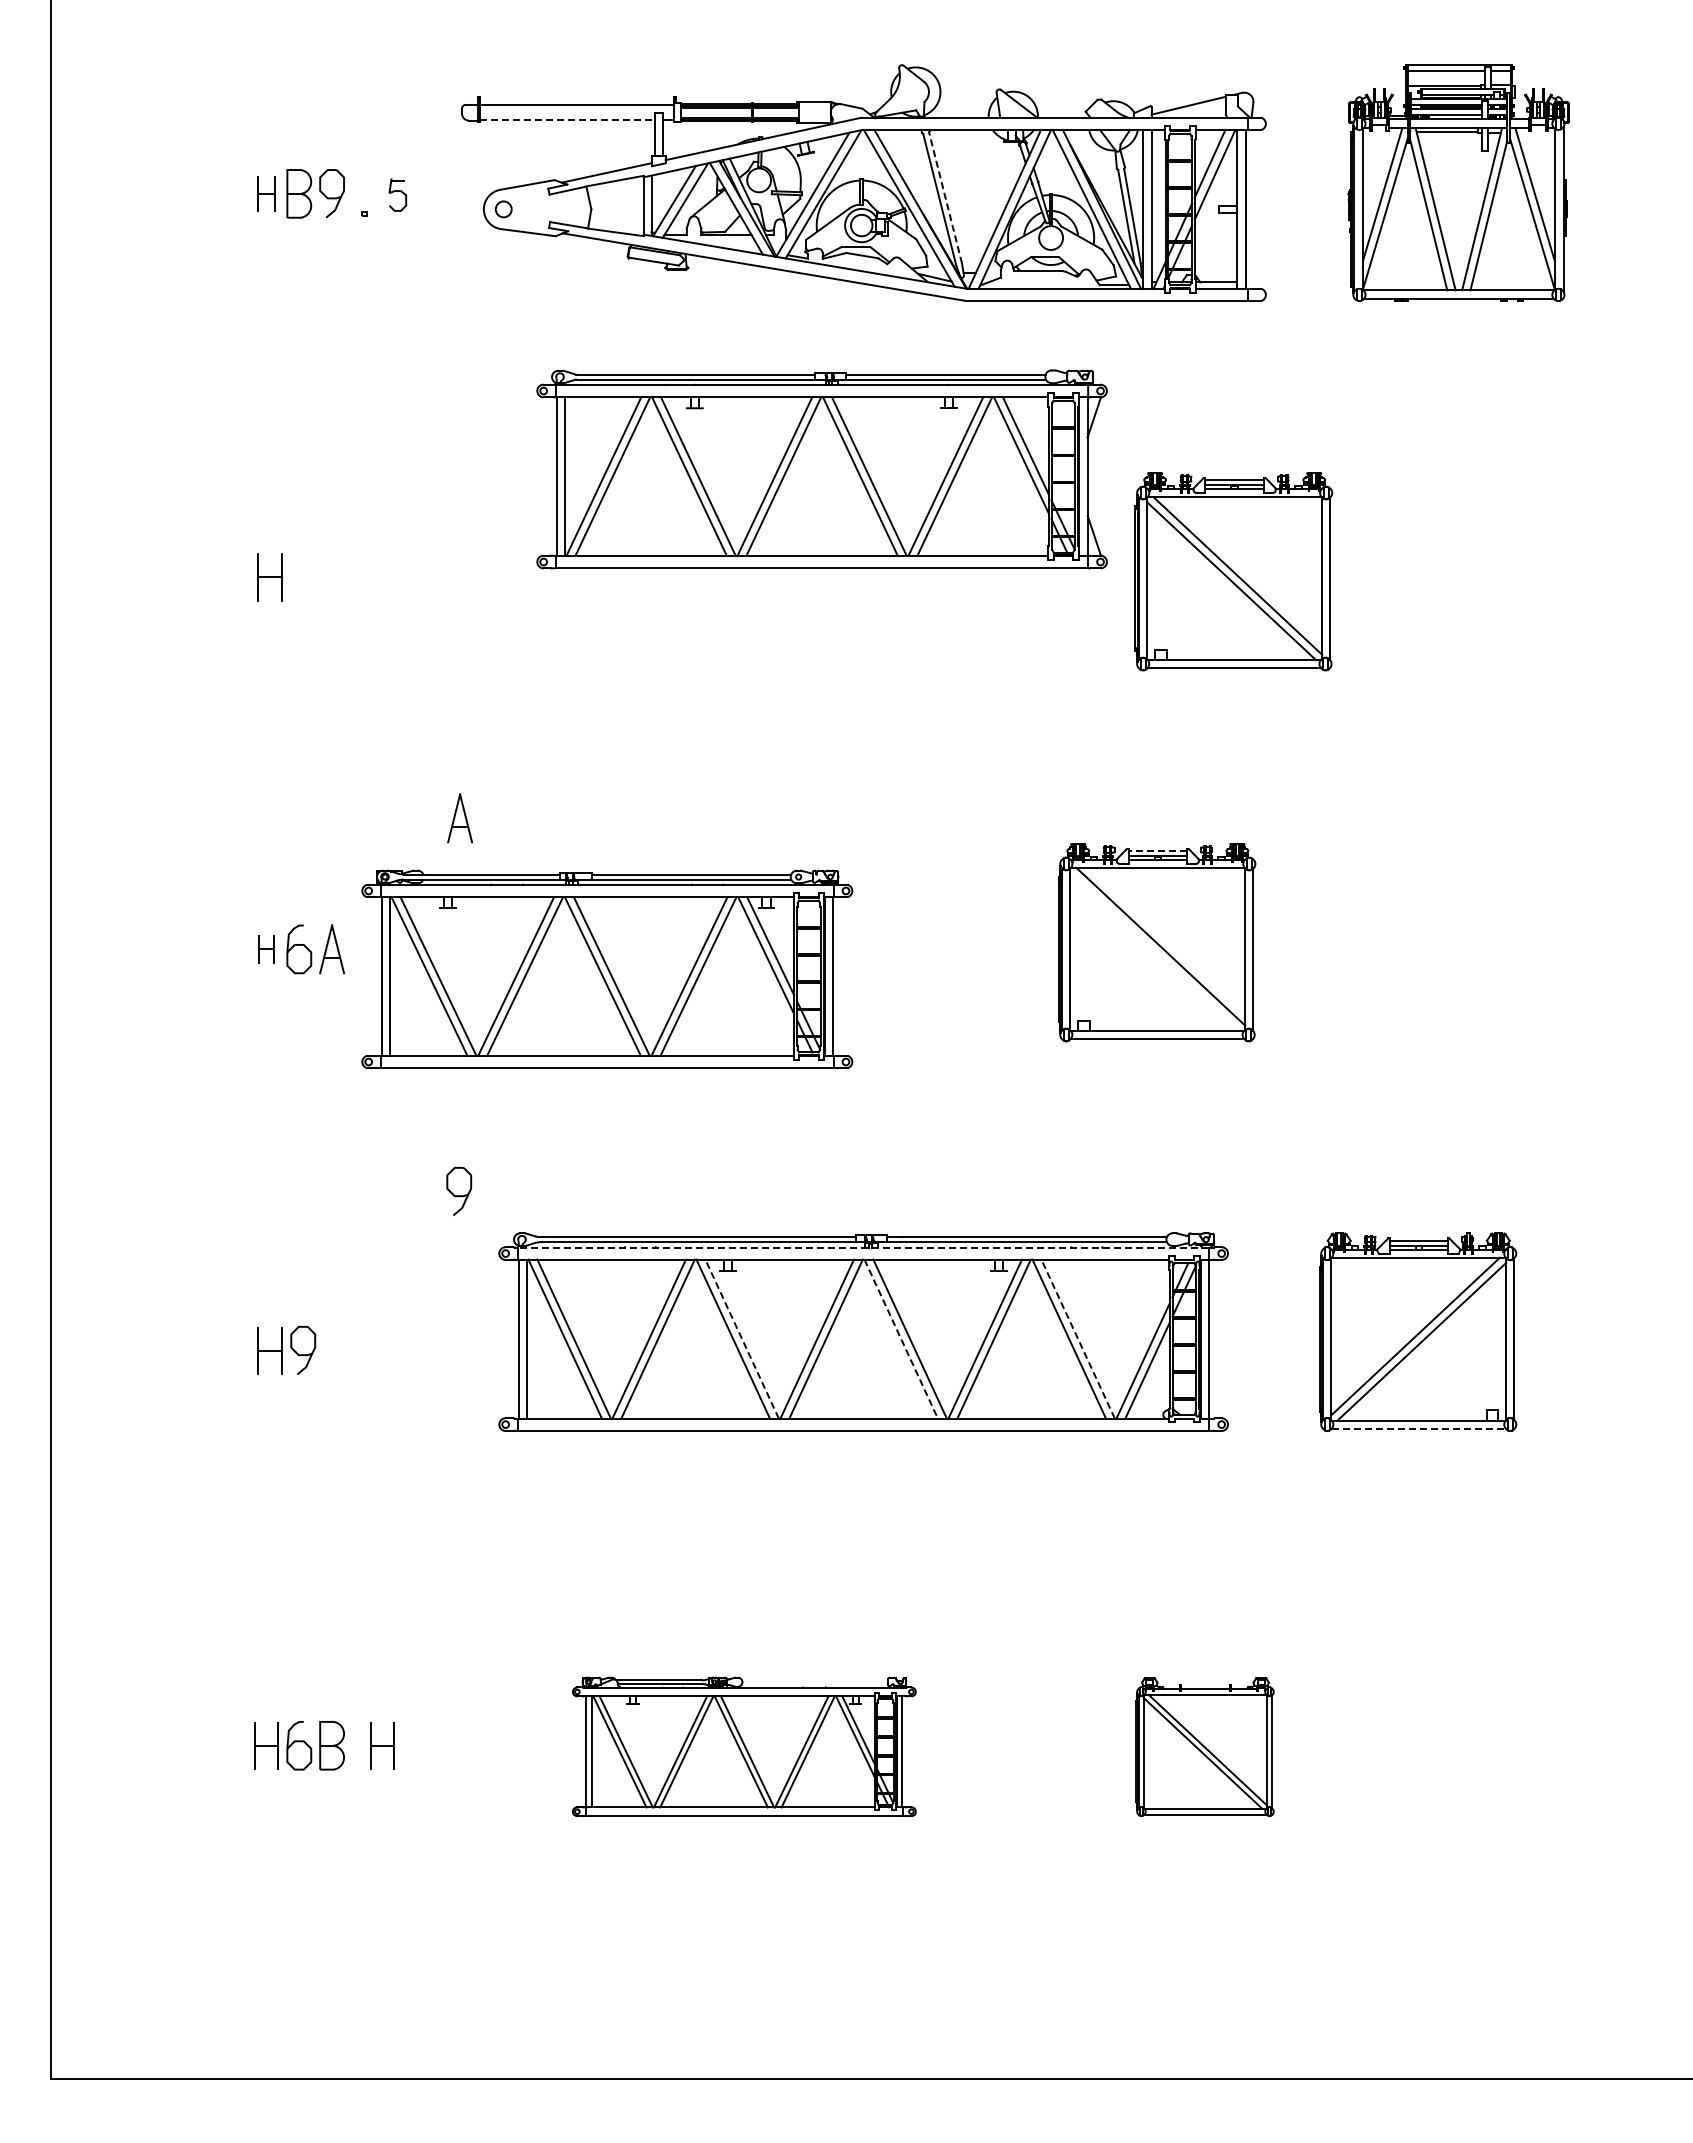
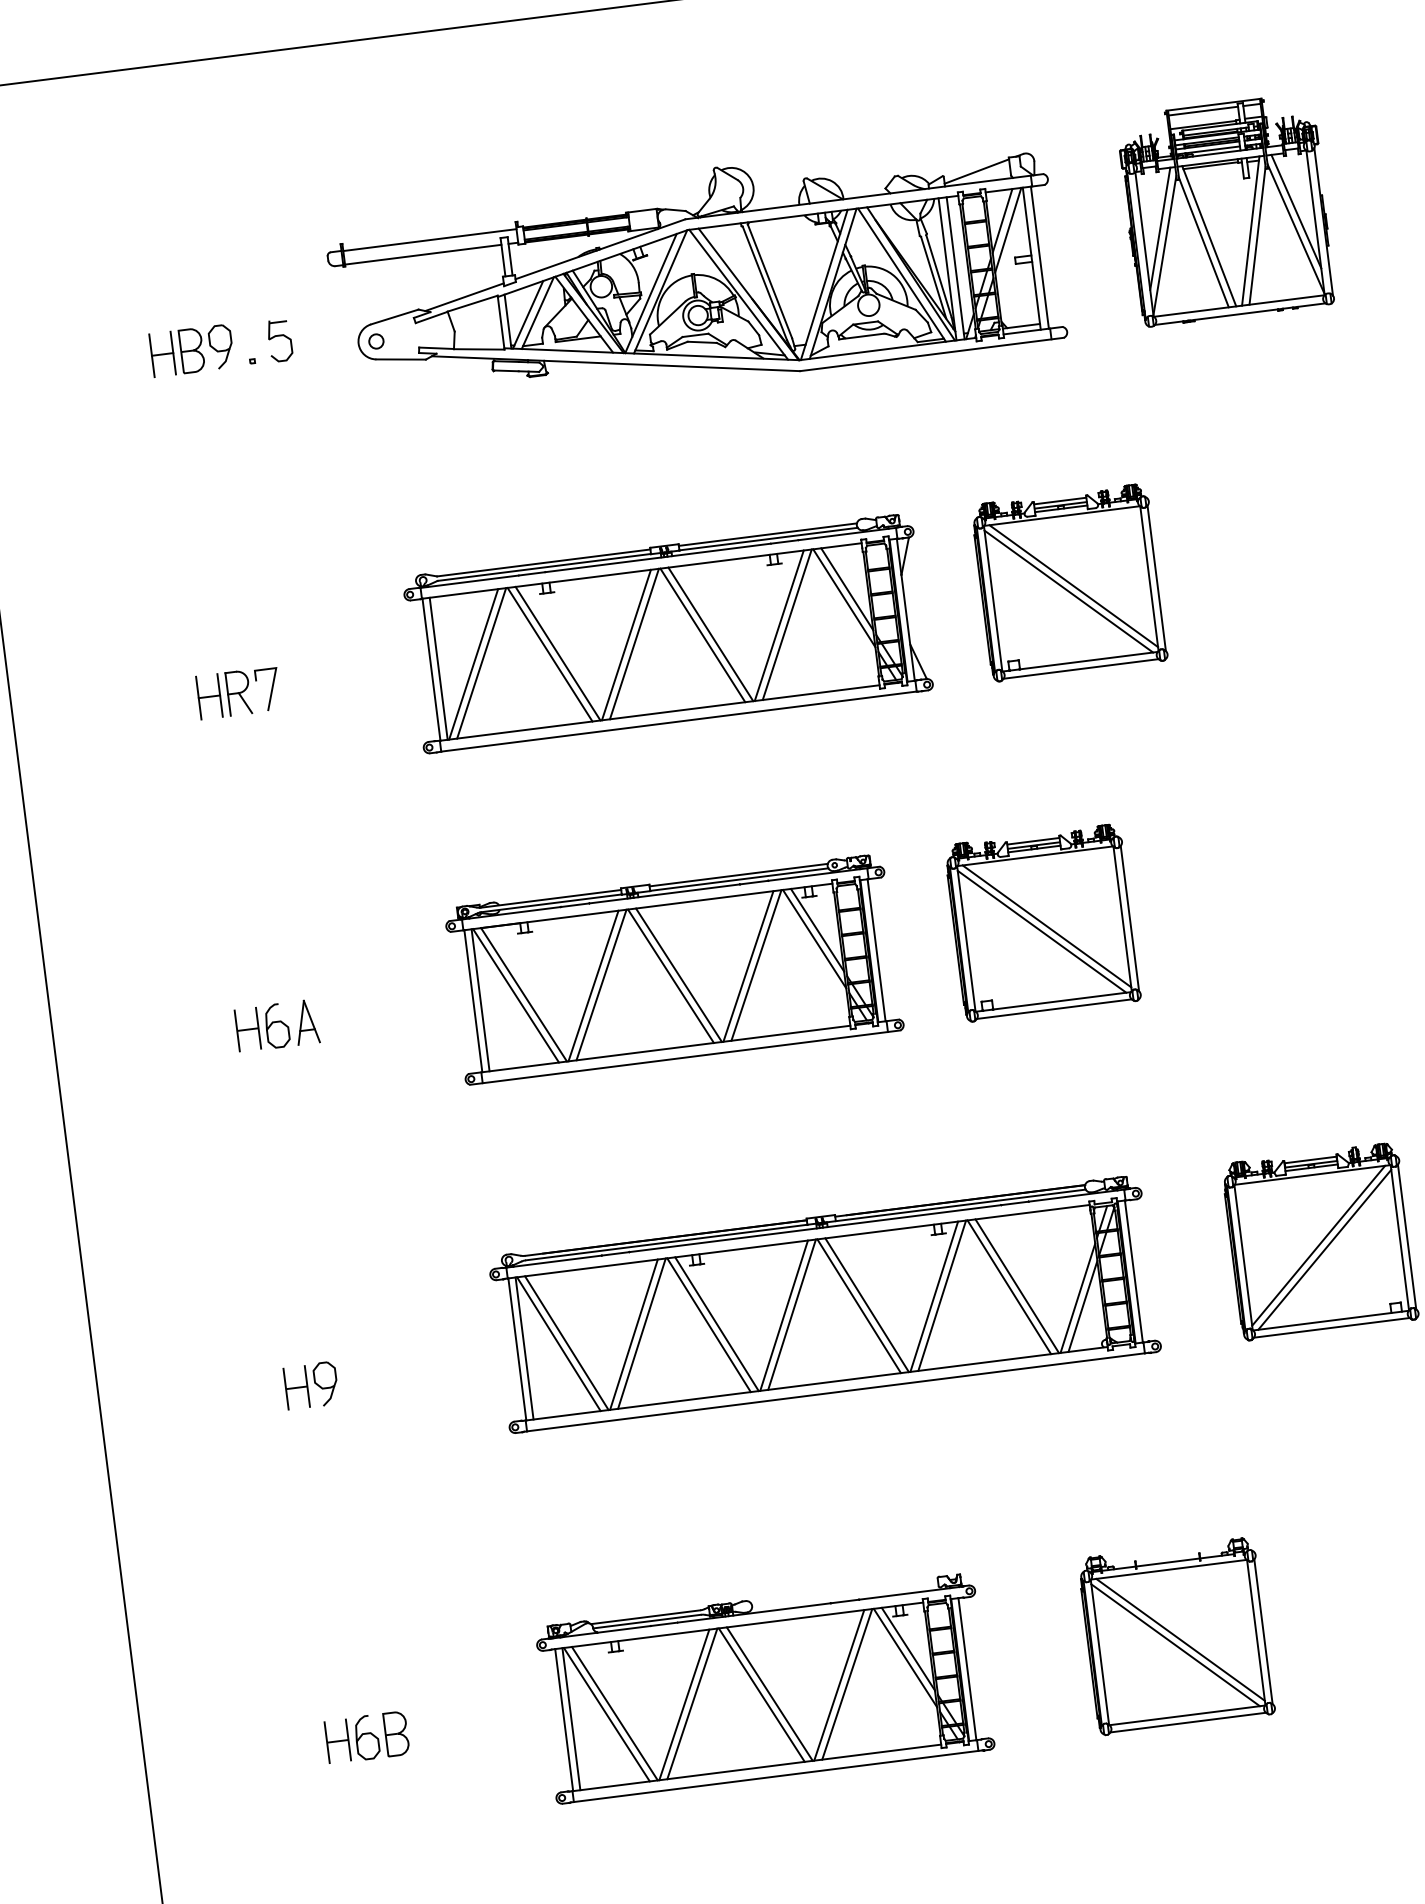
line: (567, 120) -> (423, 254), dashed -> solid
part: (266, 193) -> (162, 354), size x1.43
part: (397, 194) -> (279, 340), size x1.43
line: (945, 198) -> (769, 281), dashed -> solid
part: (821, 469) -> (667, 633), moved
part: (314, 572) -> (248, 687), added
part: (459, 818) -> (405, 890), removed
line: (1157, 851) -> (1033, 841), dashed -> solid
part: (266, 949) -> (247, 1029), size x1.67
line: (1154, 951) -> (1041, 931), added
part: (607, 968) -> (674, 968), moved
part: (459, 1191) -> (447, 1224), removed
line: (863, 1247) -> (815, 1228), dashed -> solid
line: (742, 1339) -> (717, 1324), dashed -> solid
line: (901, 1339) -> (859, 1306), dashed -> solid
line: (1078, 1339) -> (1017, 1286), dashed -> solid
line: (1418, 1428) -> (1331, 1327), dashed -> solid
part: (382, 1745) -> (441, 1728), removed
part: (744, 1746) -> (765, 1688), size x1.43
part: (1204, 1746) -> (1176, 1636), size x1.43

